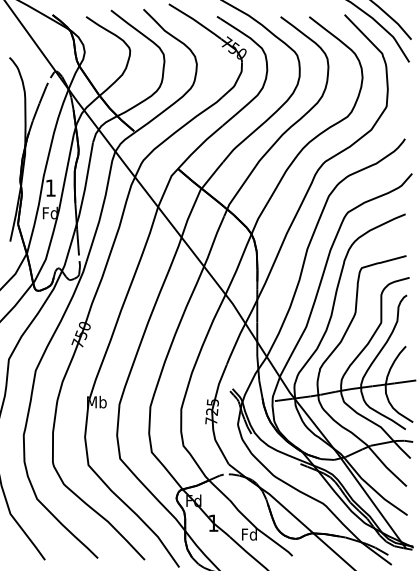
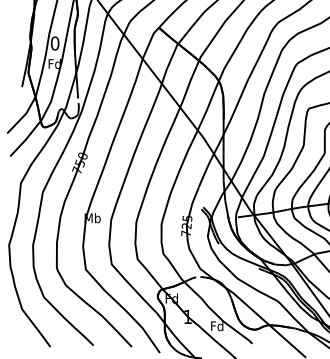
text: (50, 187) -> (54, 42), 1 -> 0

